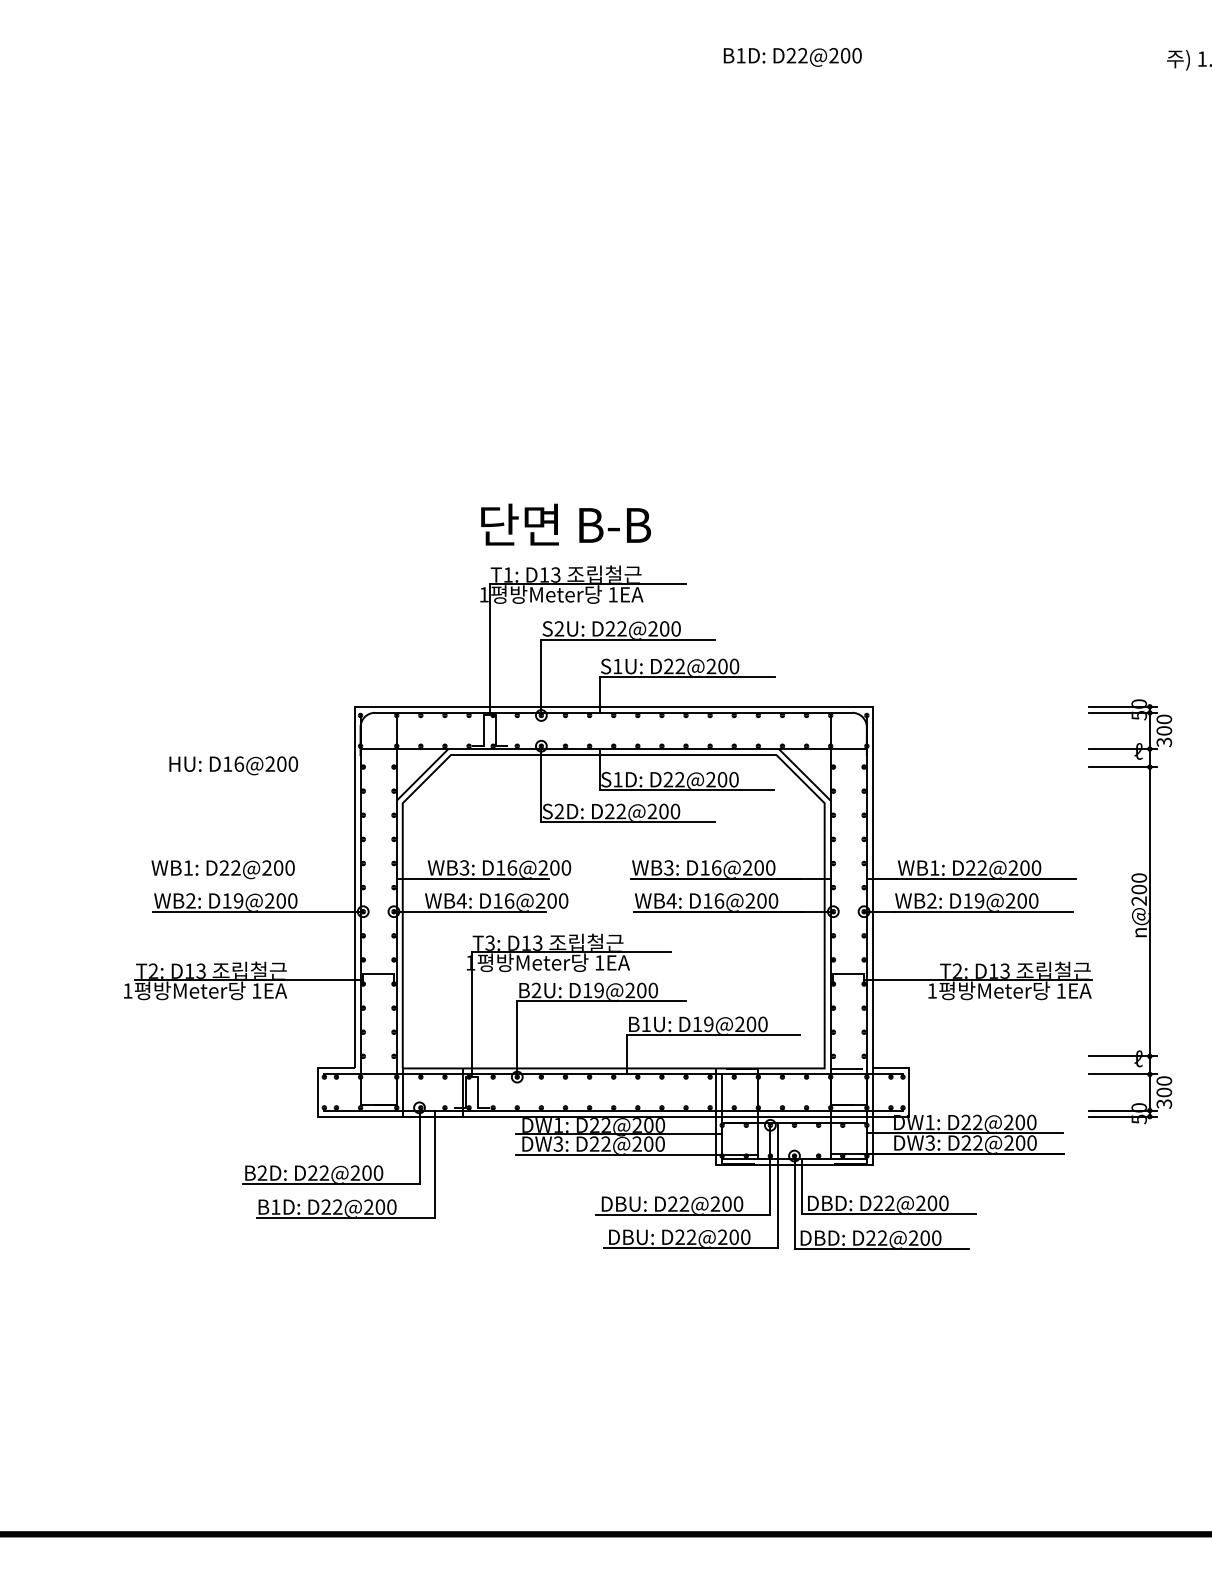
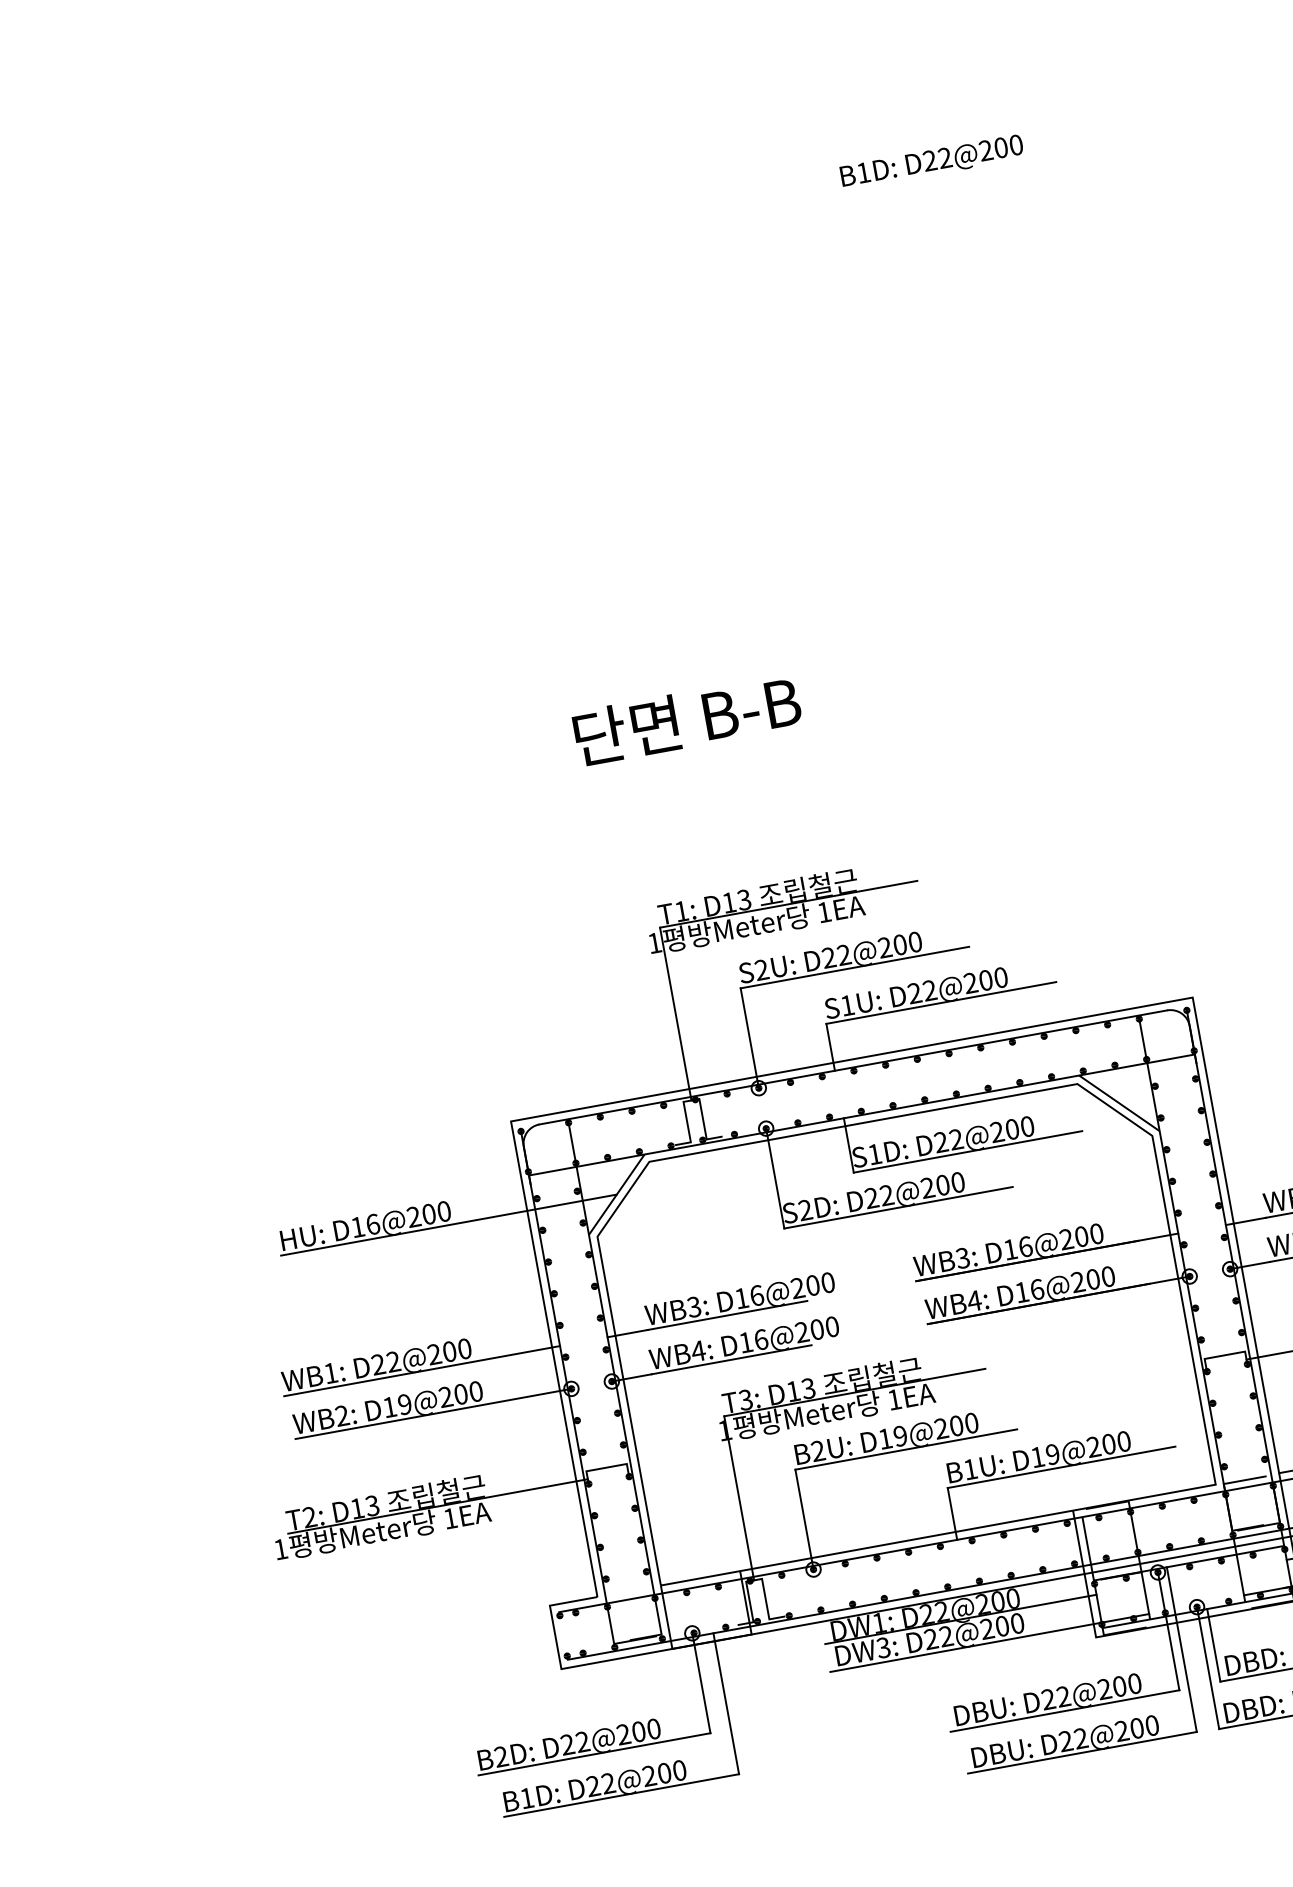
text: (565, 524) -> (686, 719), moved
line: (294, 774) -> (448, 1224), added
line: (255, 878) -> (421, 1370), added

